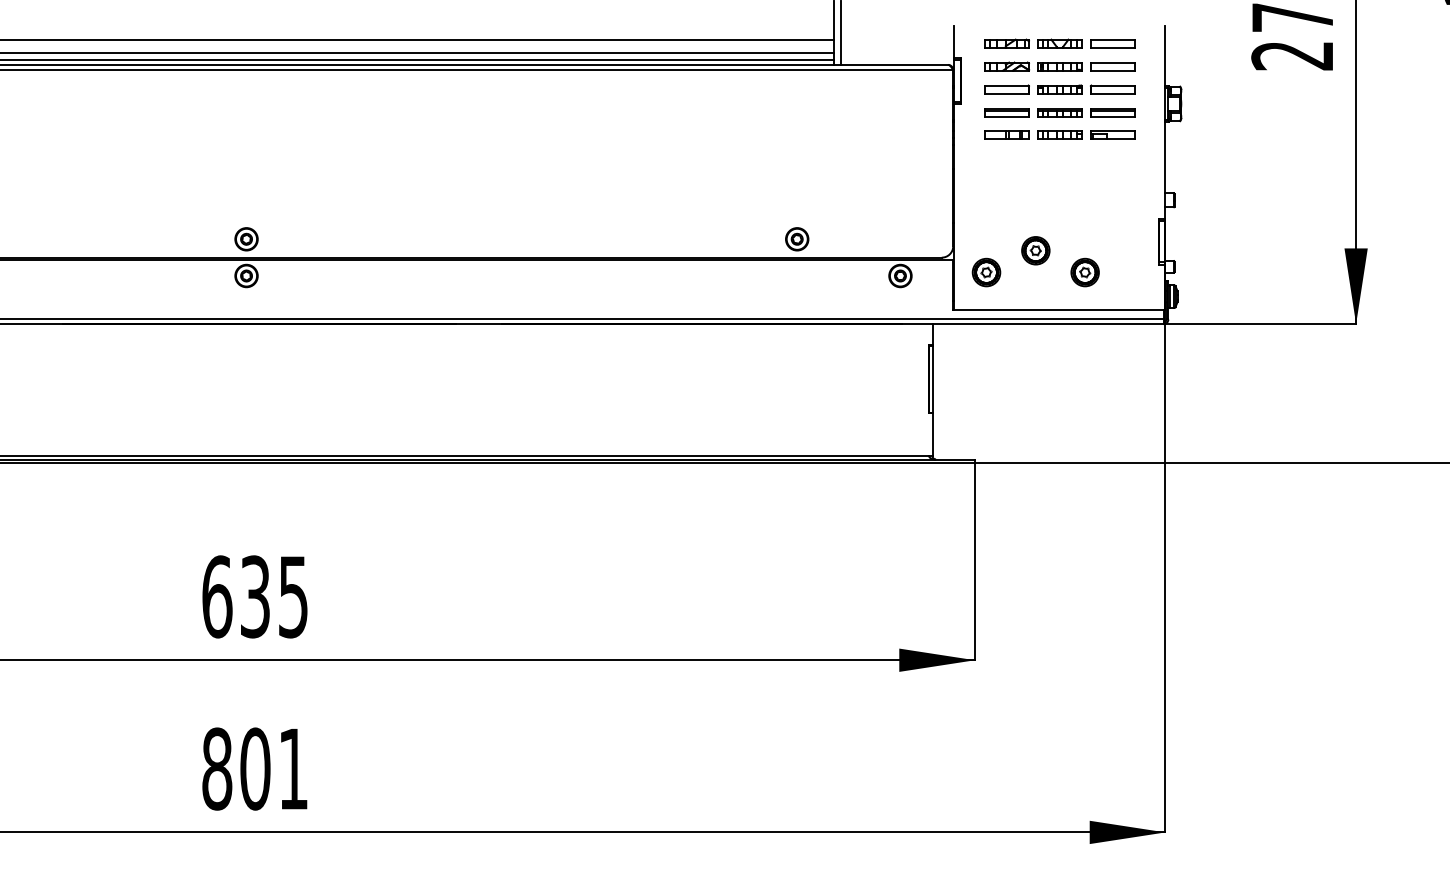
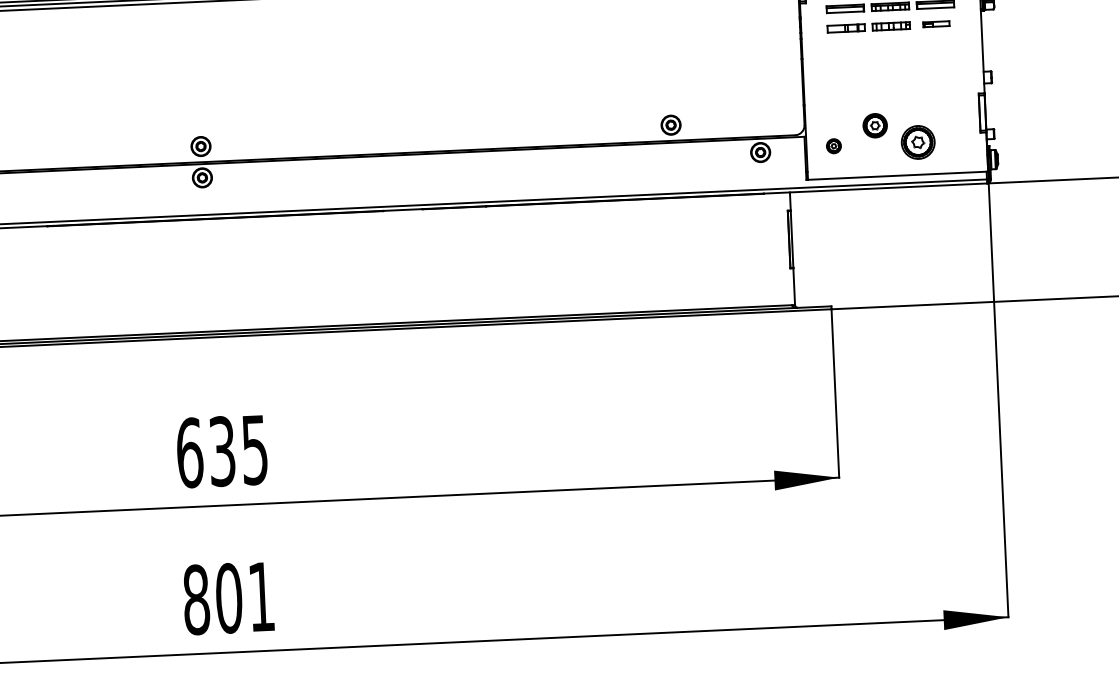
part: (1112, 134) -> (936, 23), size x0.7
part: (986, 272) -> (833, 146), size x0.6
part: (1084, 272) -> (917, 142), size x1.4

